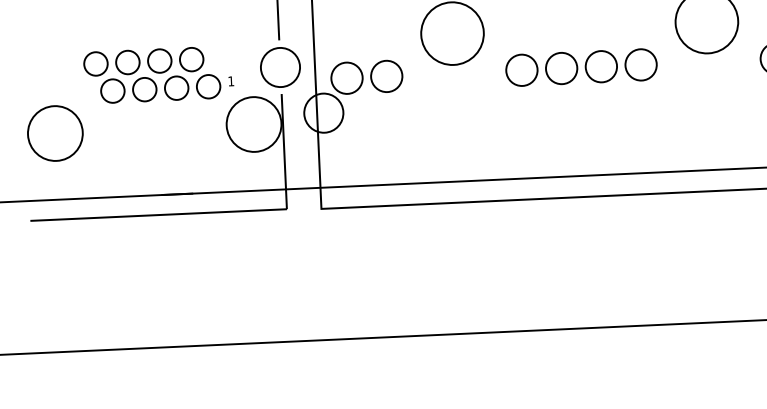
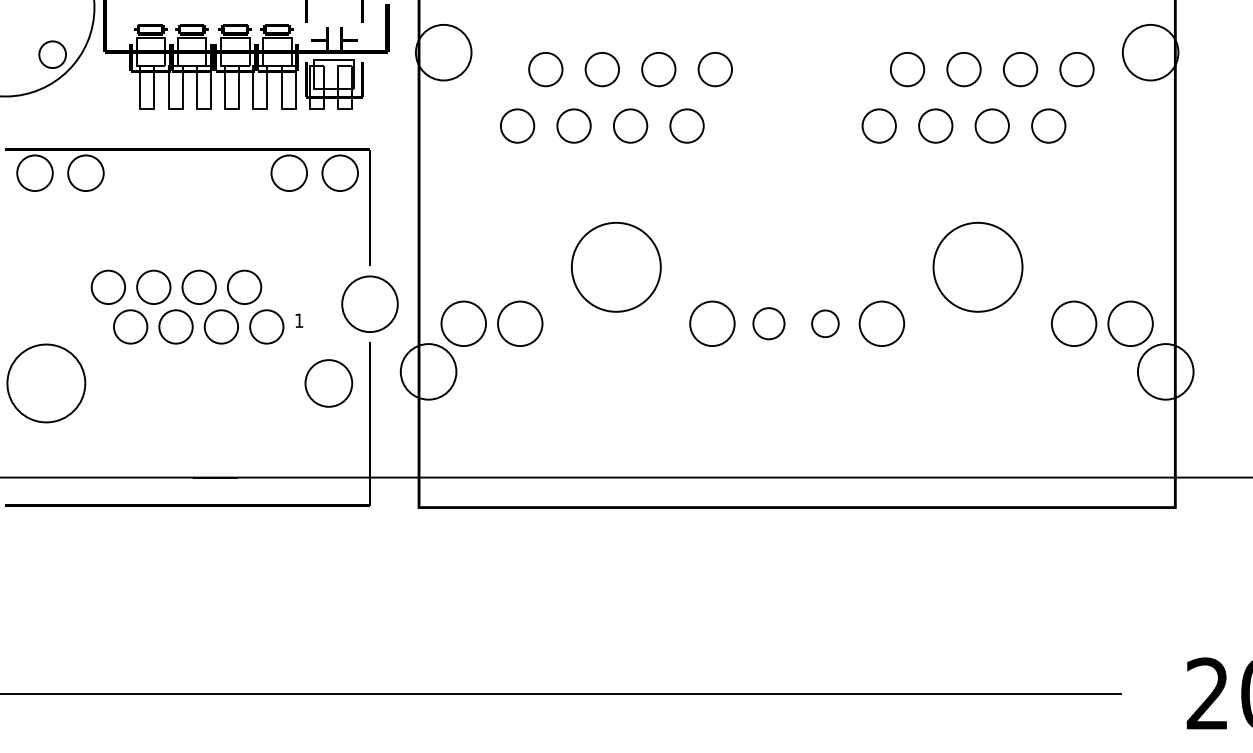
circle: (601, 66) -> (825, 323), size x0.6
circle: (561, 68) -> (768, 323), size x0.7
circle: (253, 124) -> (328, 383), size x0.6

